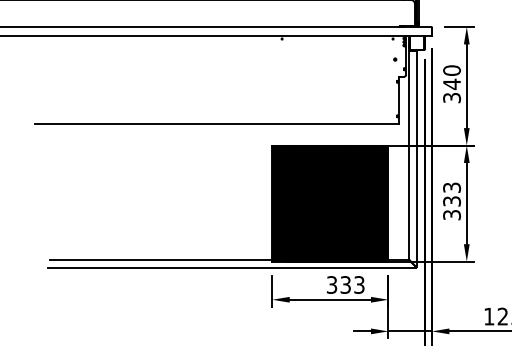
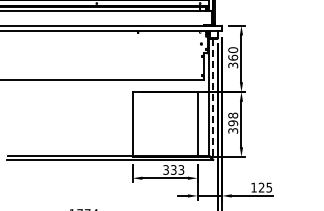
text: (452, 83) -> (233, 57), 340 -> 360
line: (416, 158) -> (213, 99), solid -> dashed
text: (452, 194) -> (233, 119), 333 -> 398
hatch: (329, 203) -> (164, 124), removed

